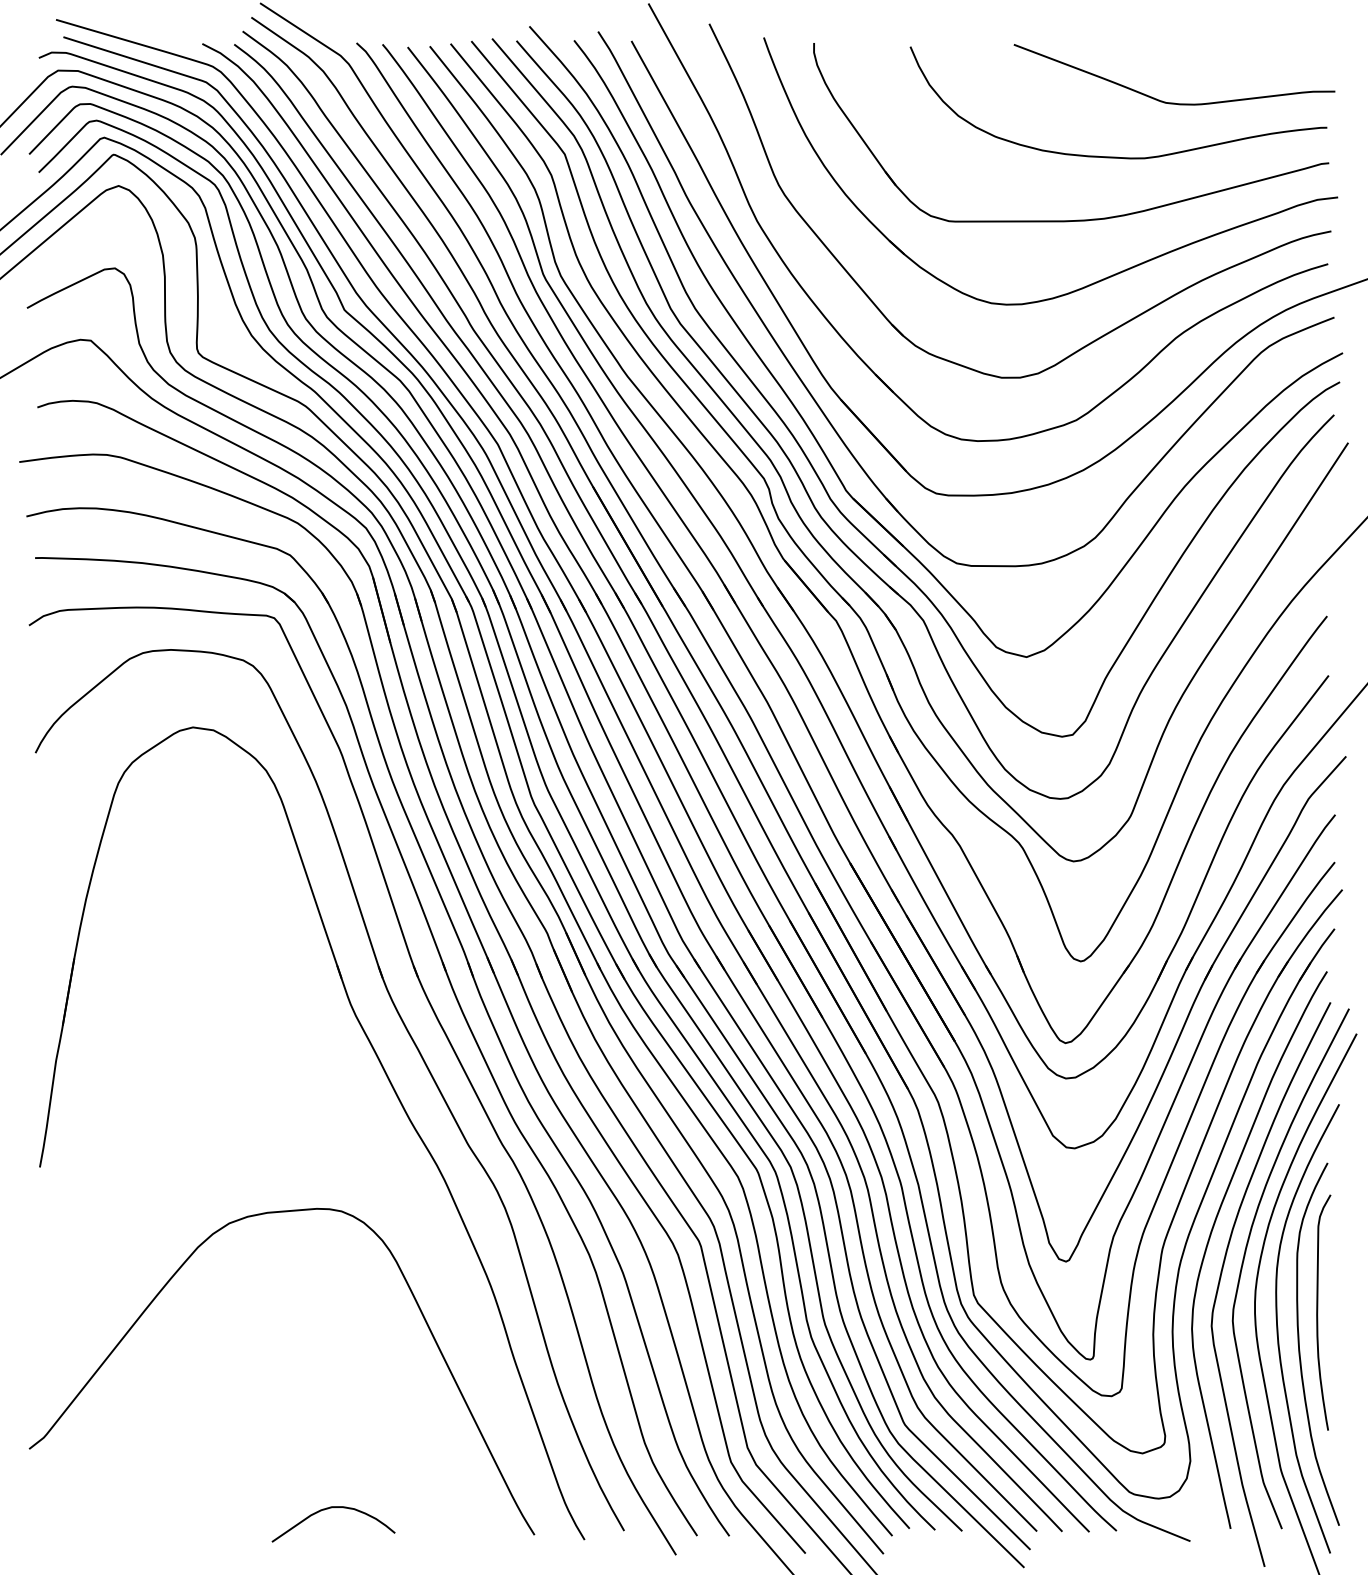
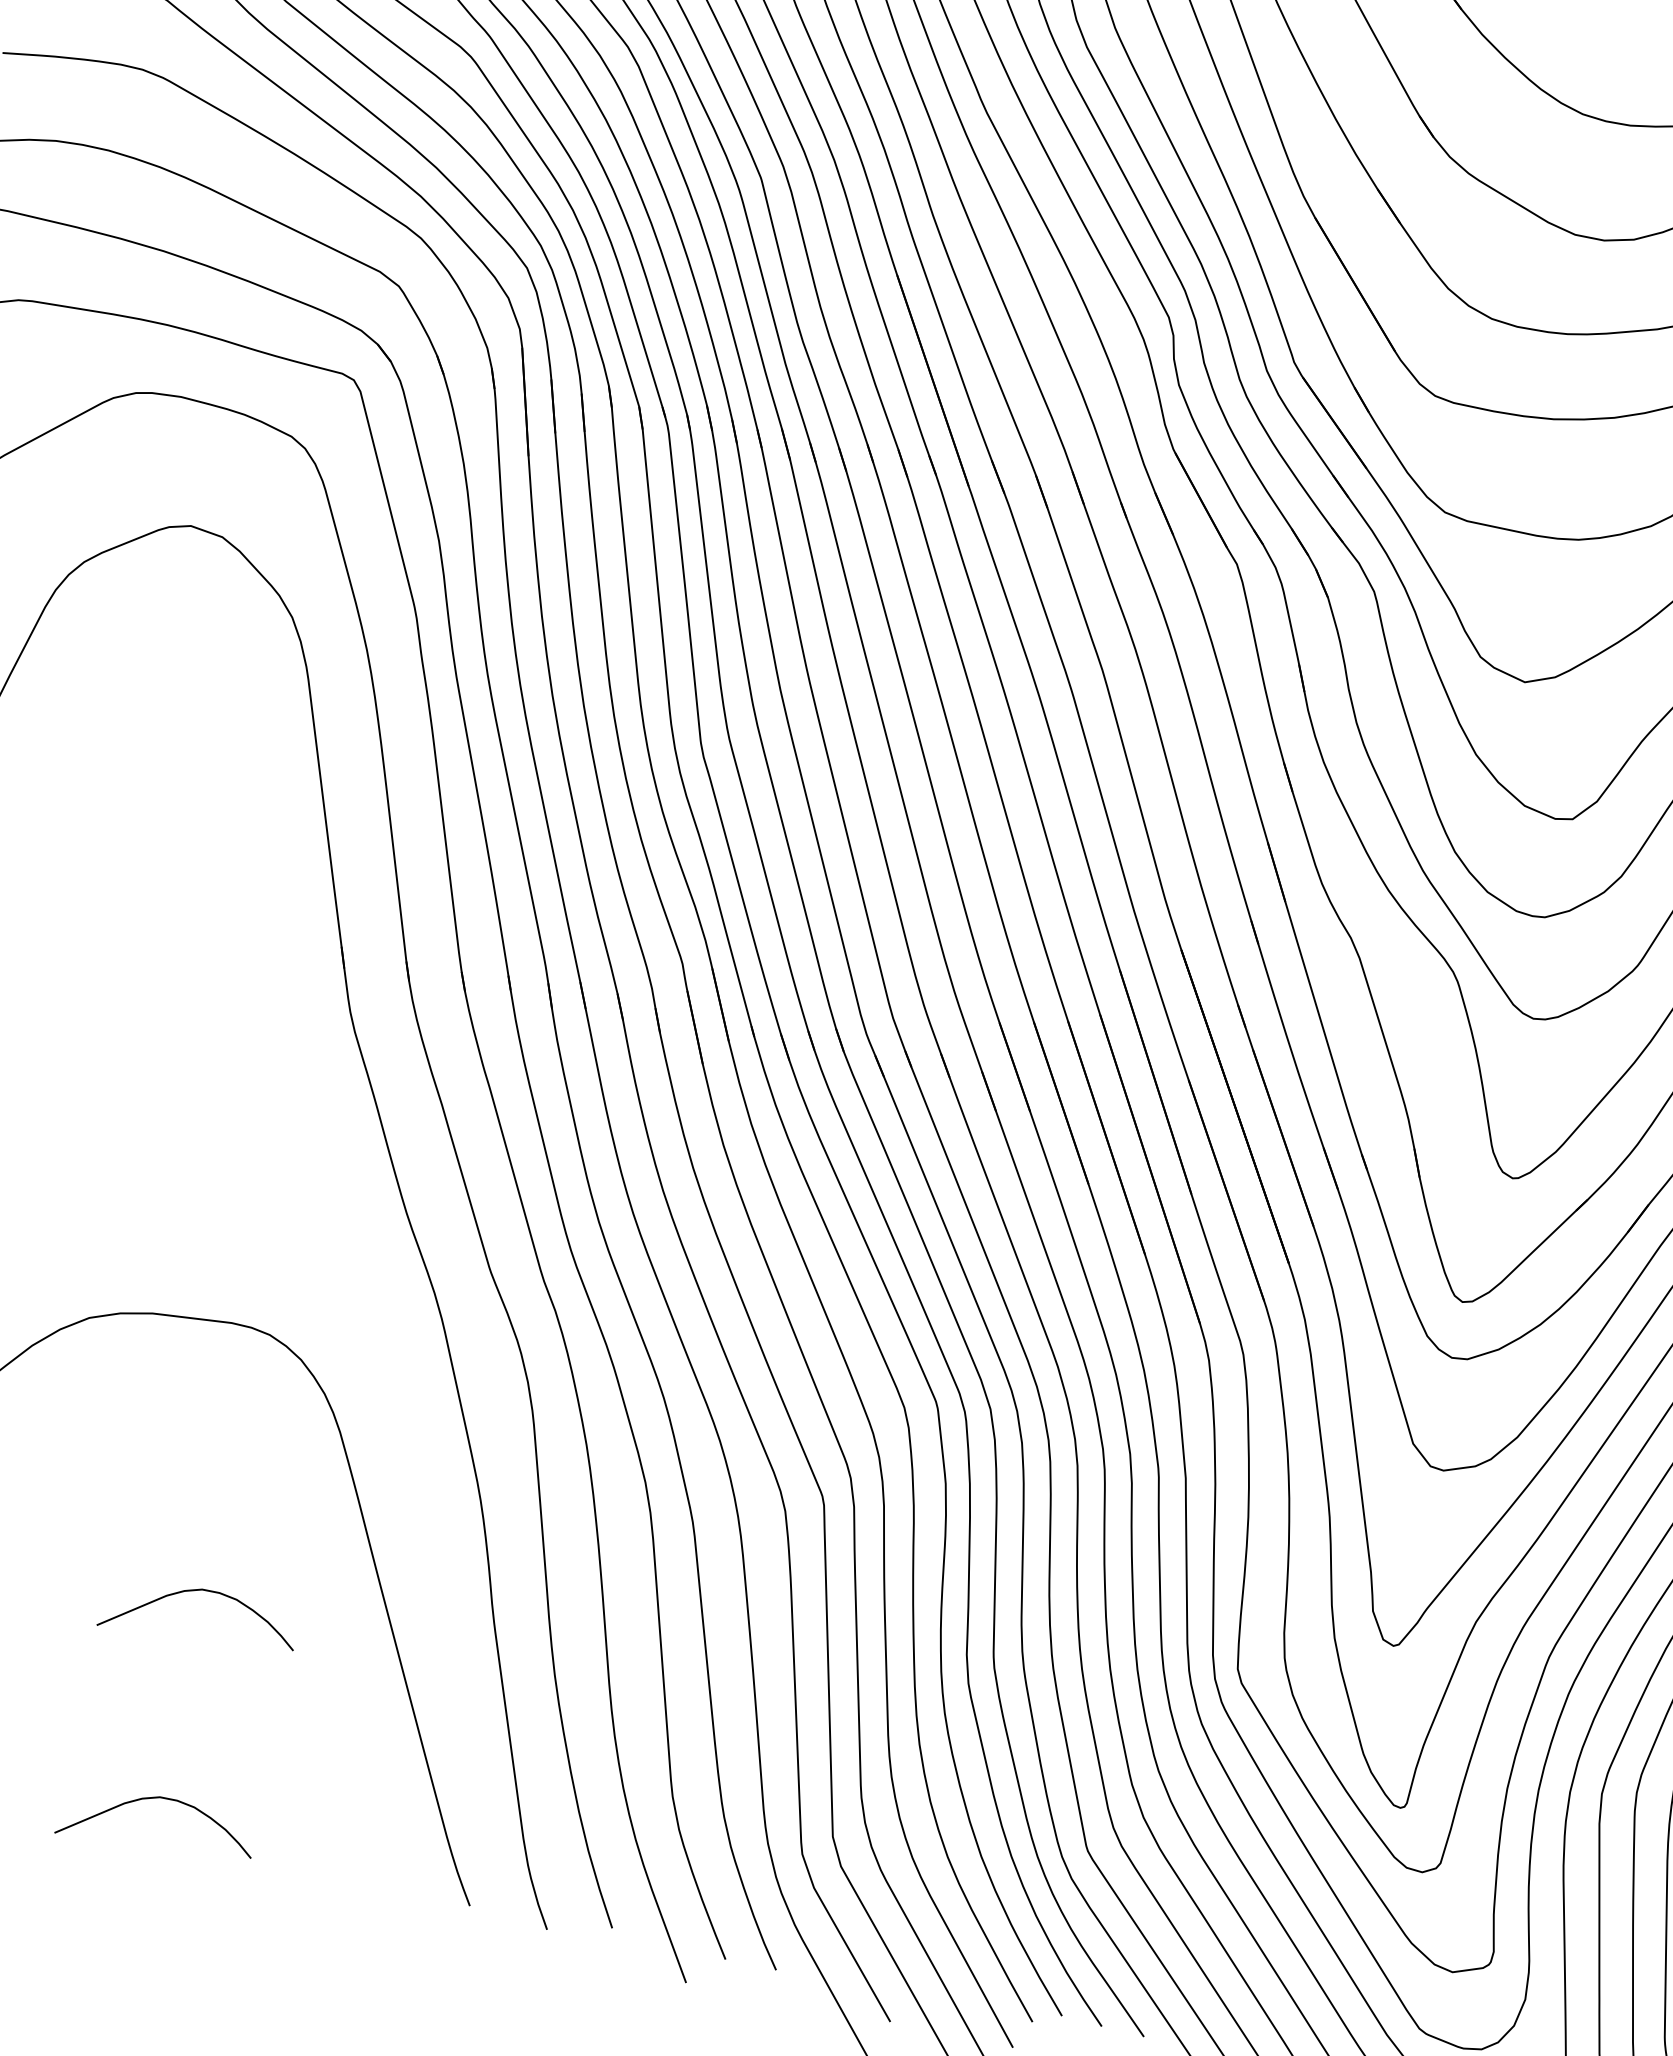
curve: (328, 1377) -> (196, 1592), added

